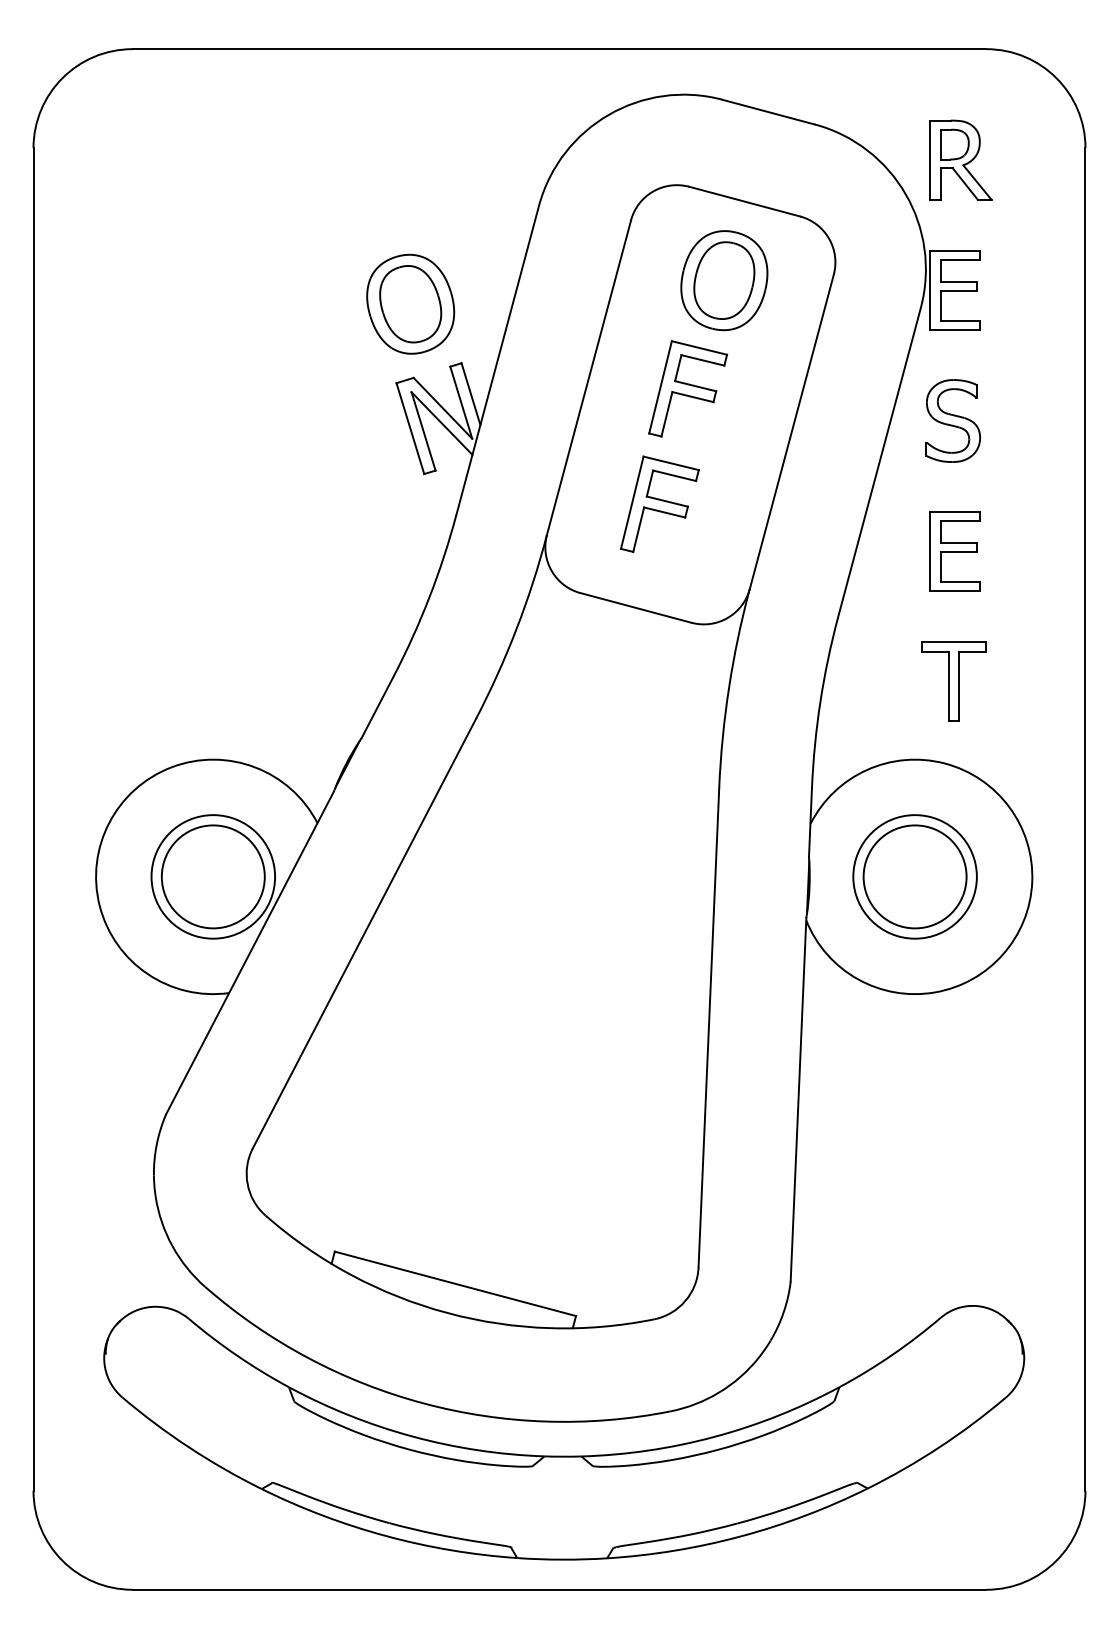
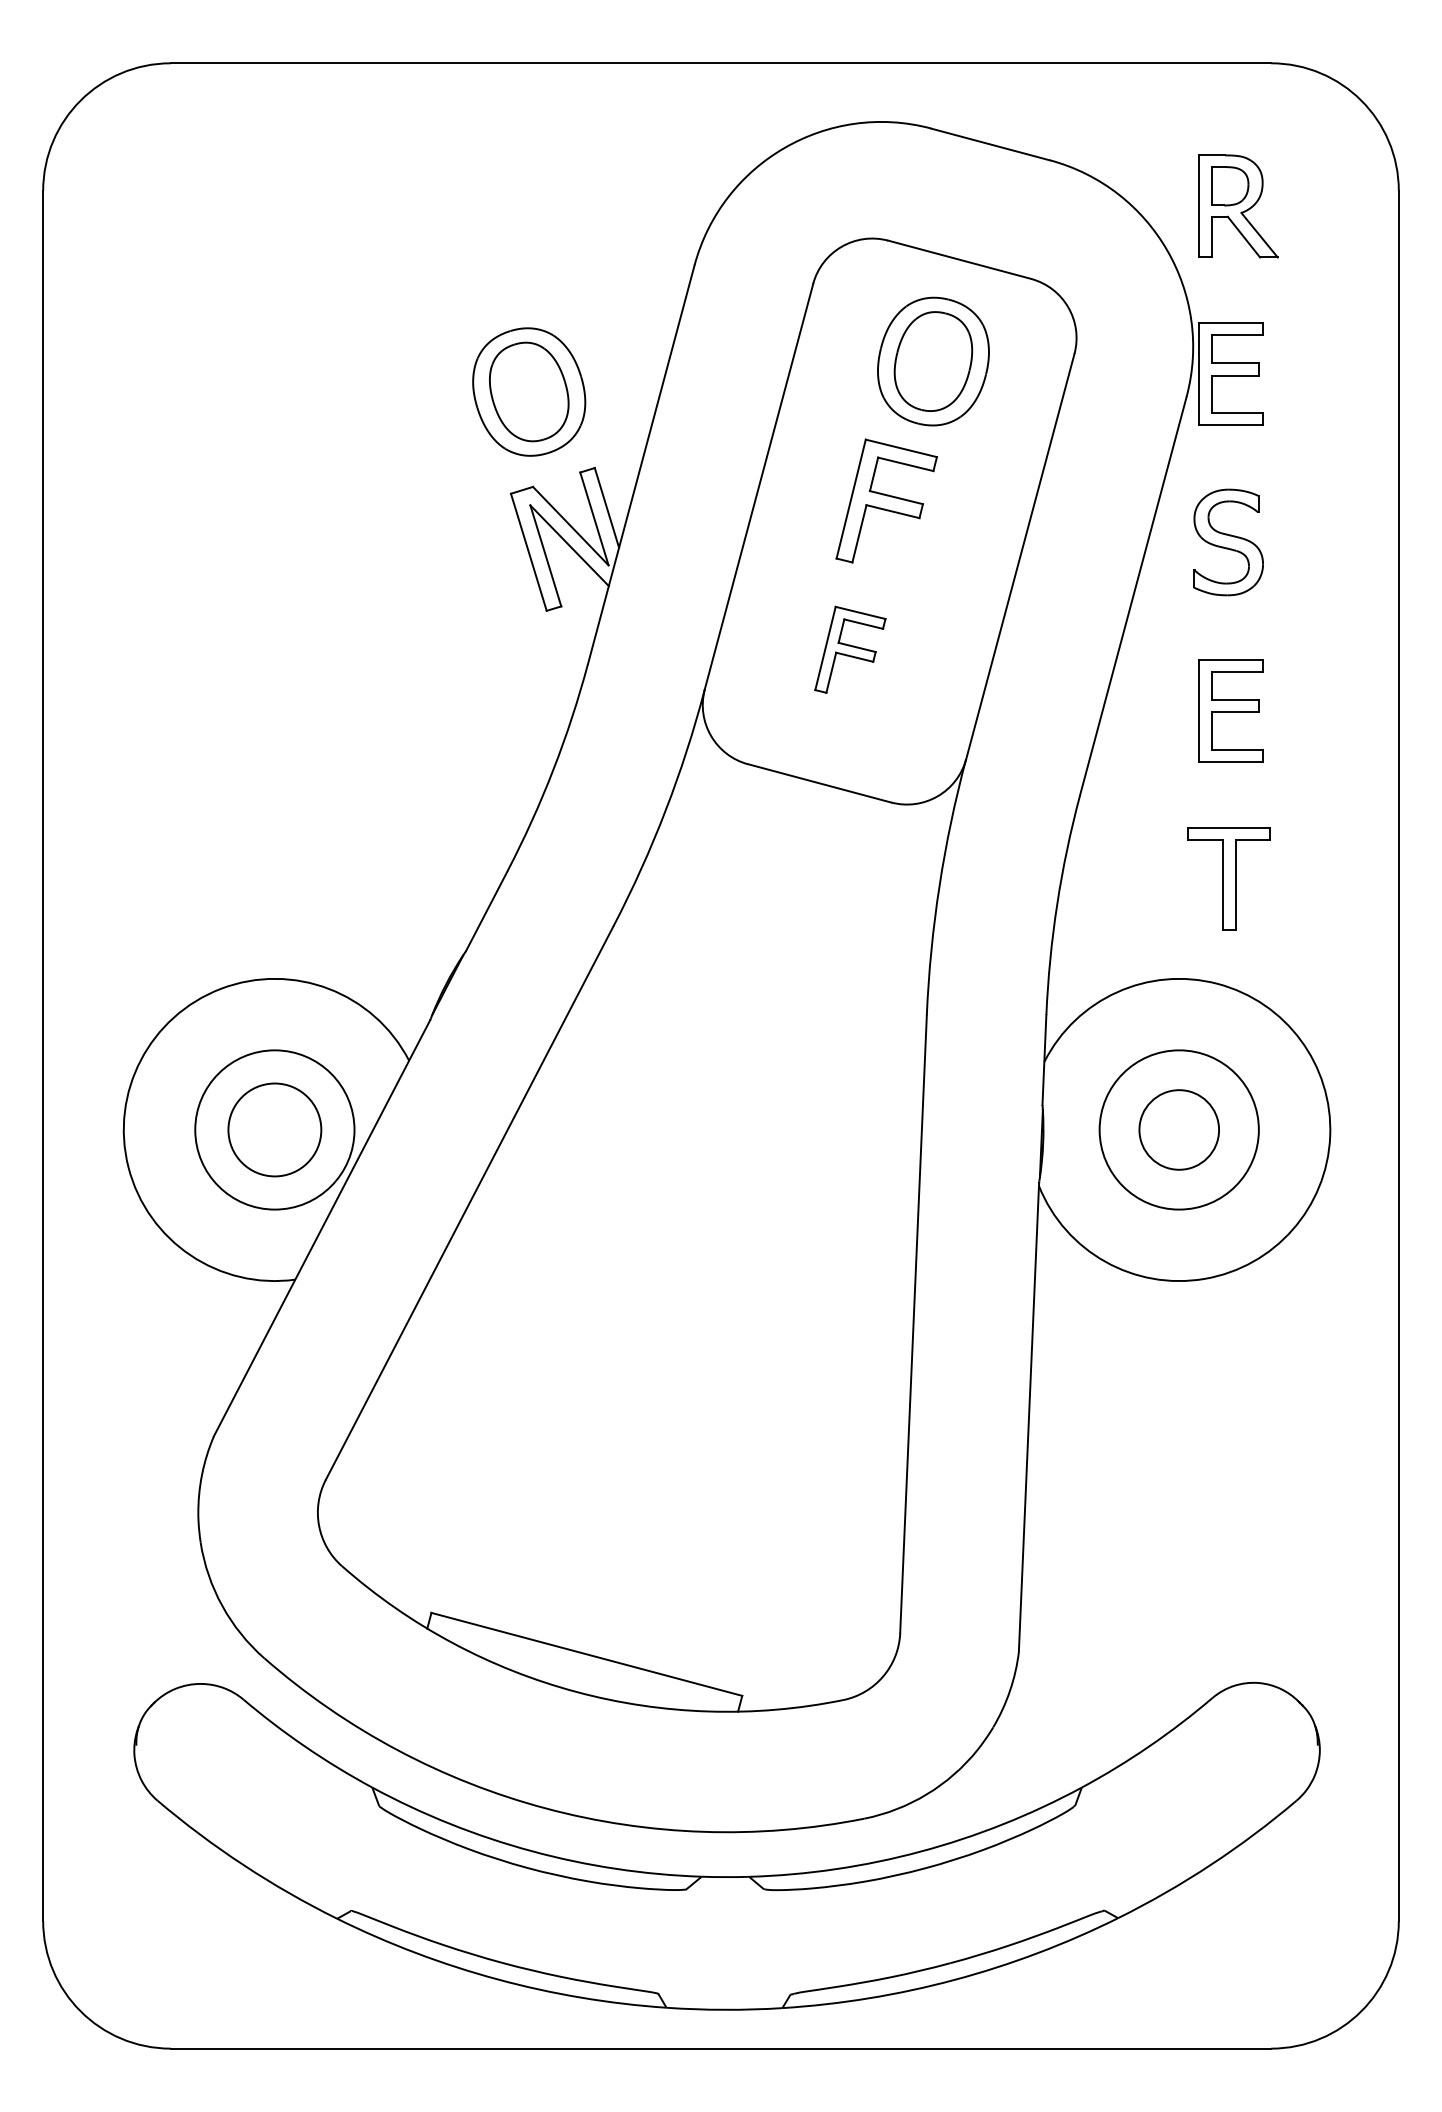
part: (659, 504) -> (850, 649), size x0.7
circle: (213, 876) -> (274, 1129), size x0.7
circle: (914, 876) -> (1178, 1129), size x0.6

